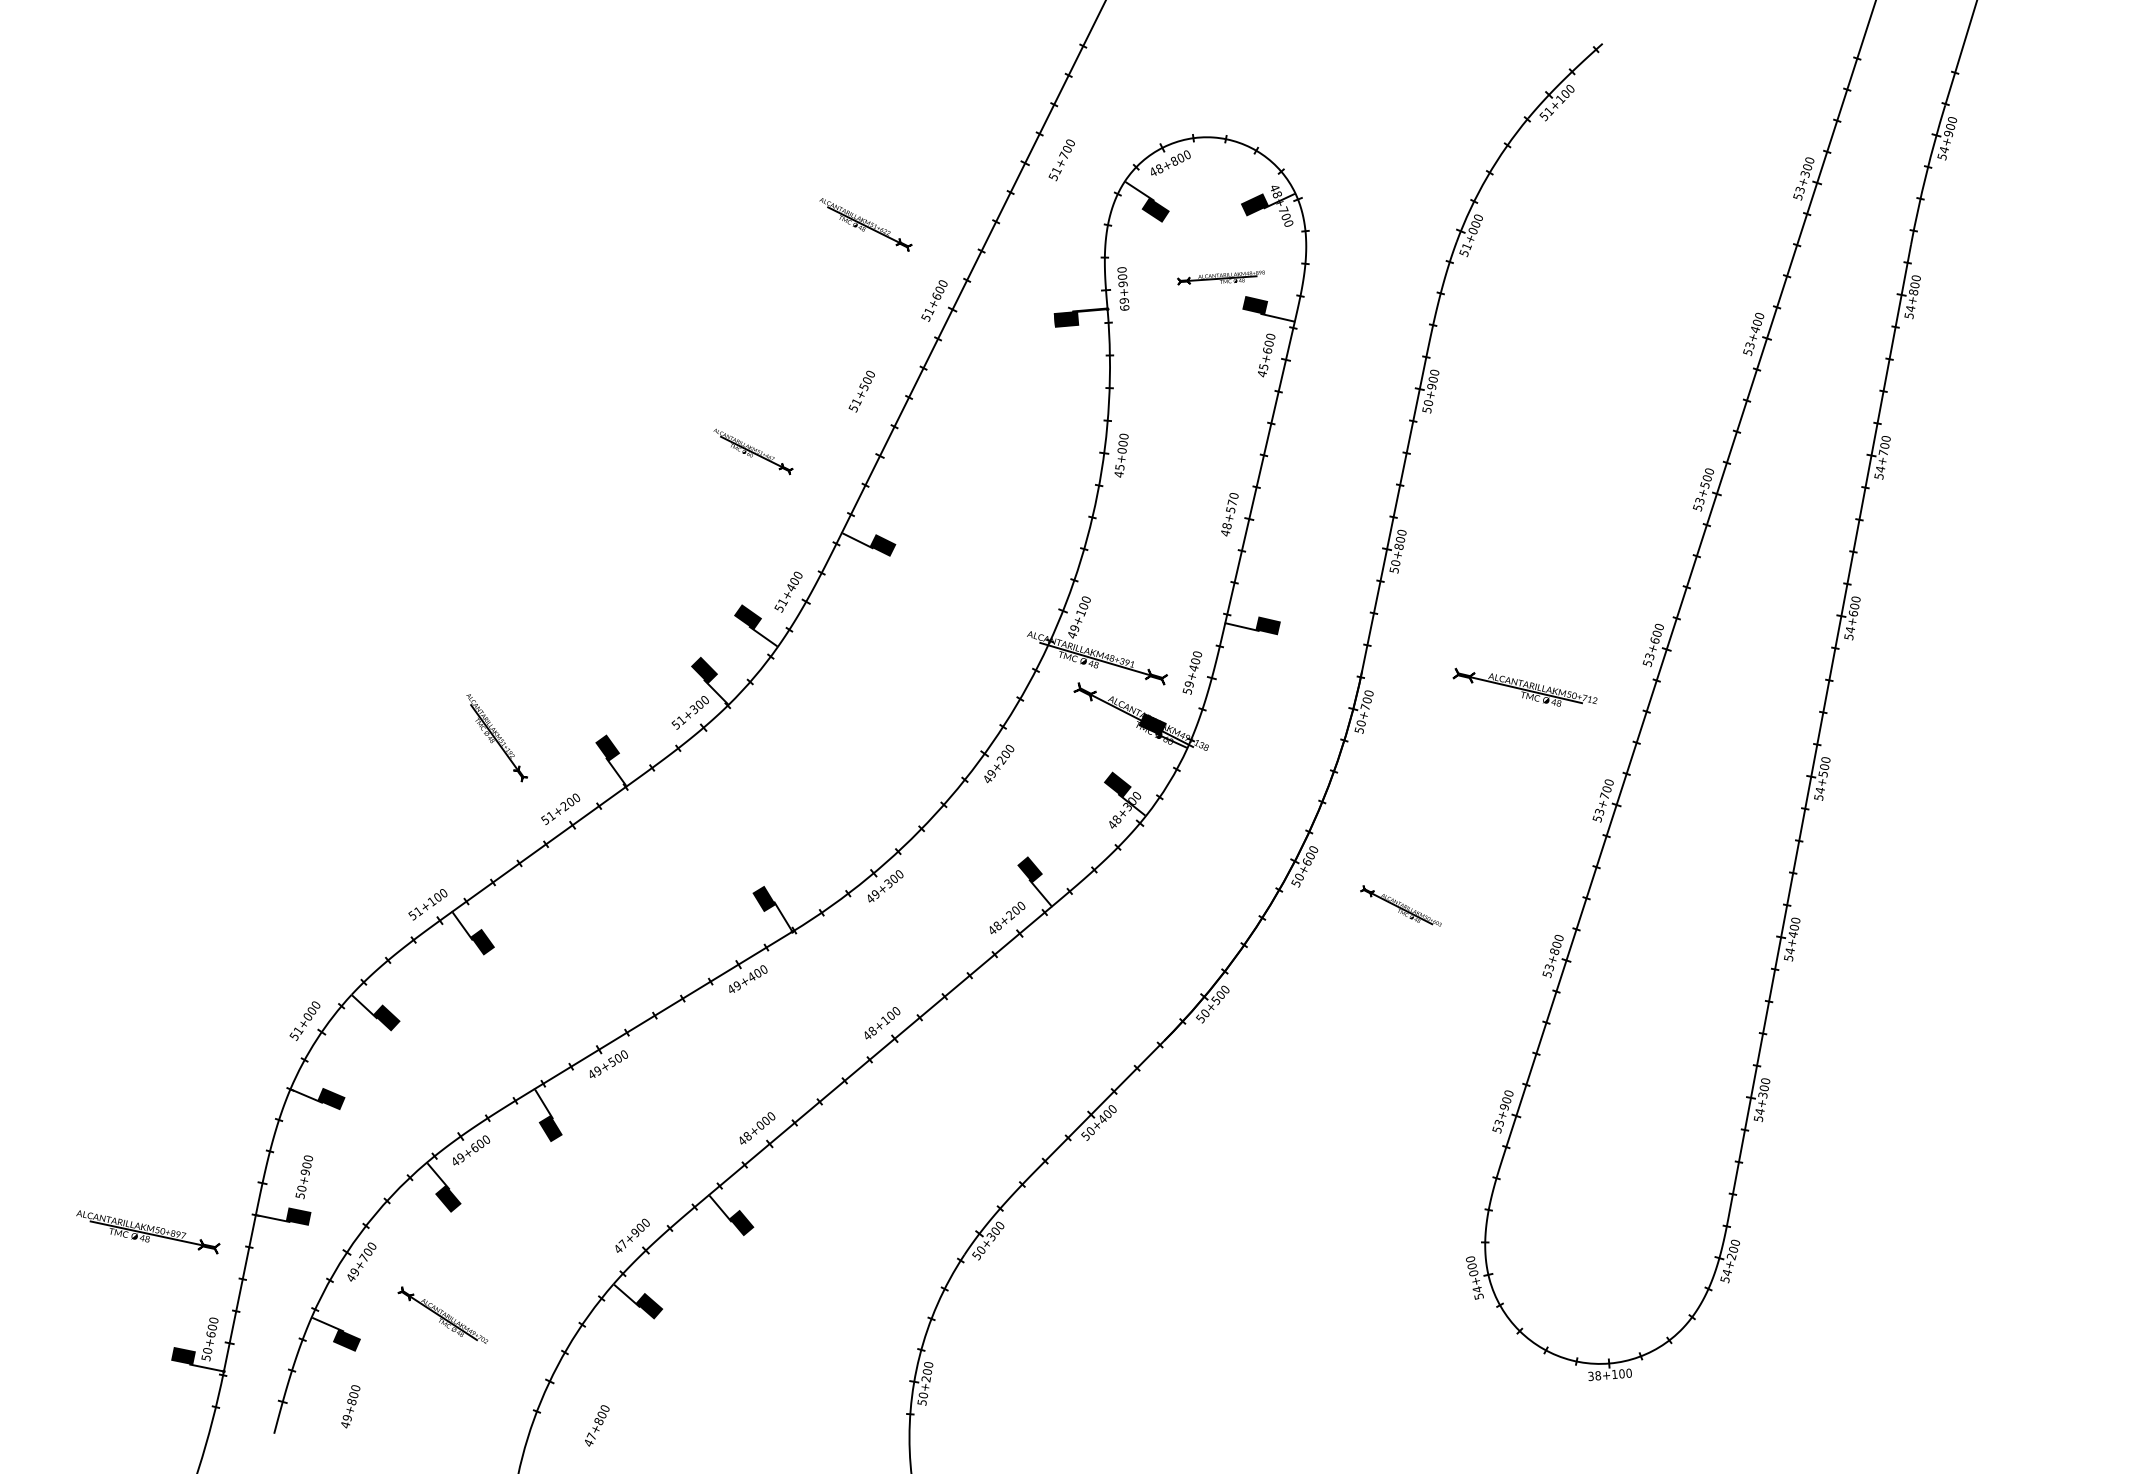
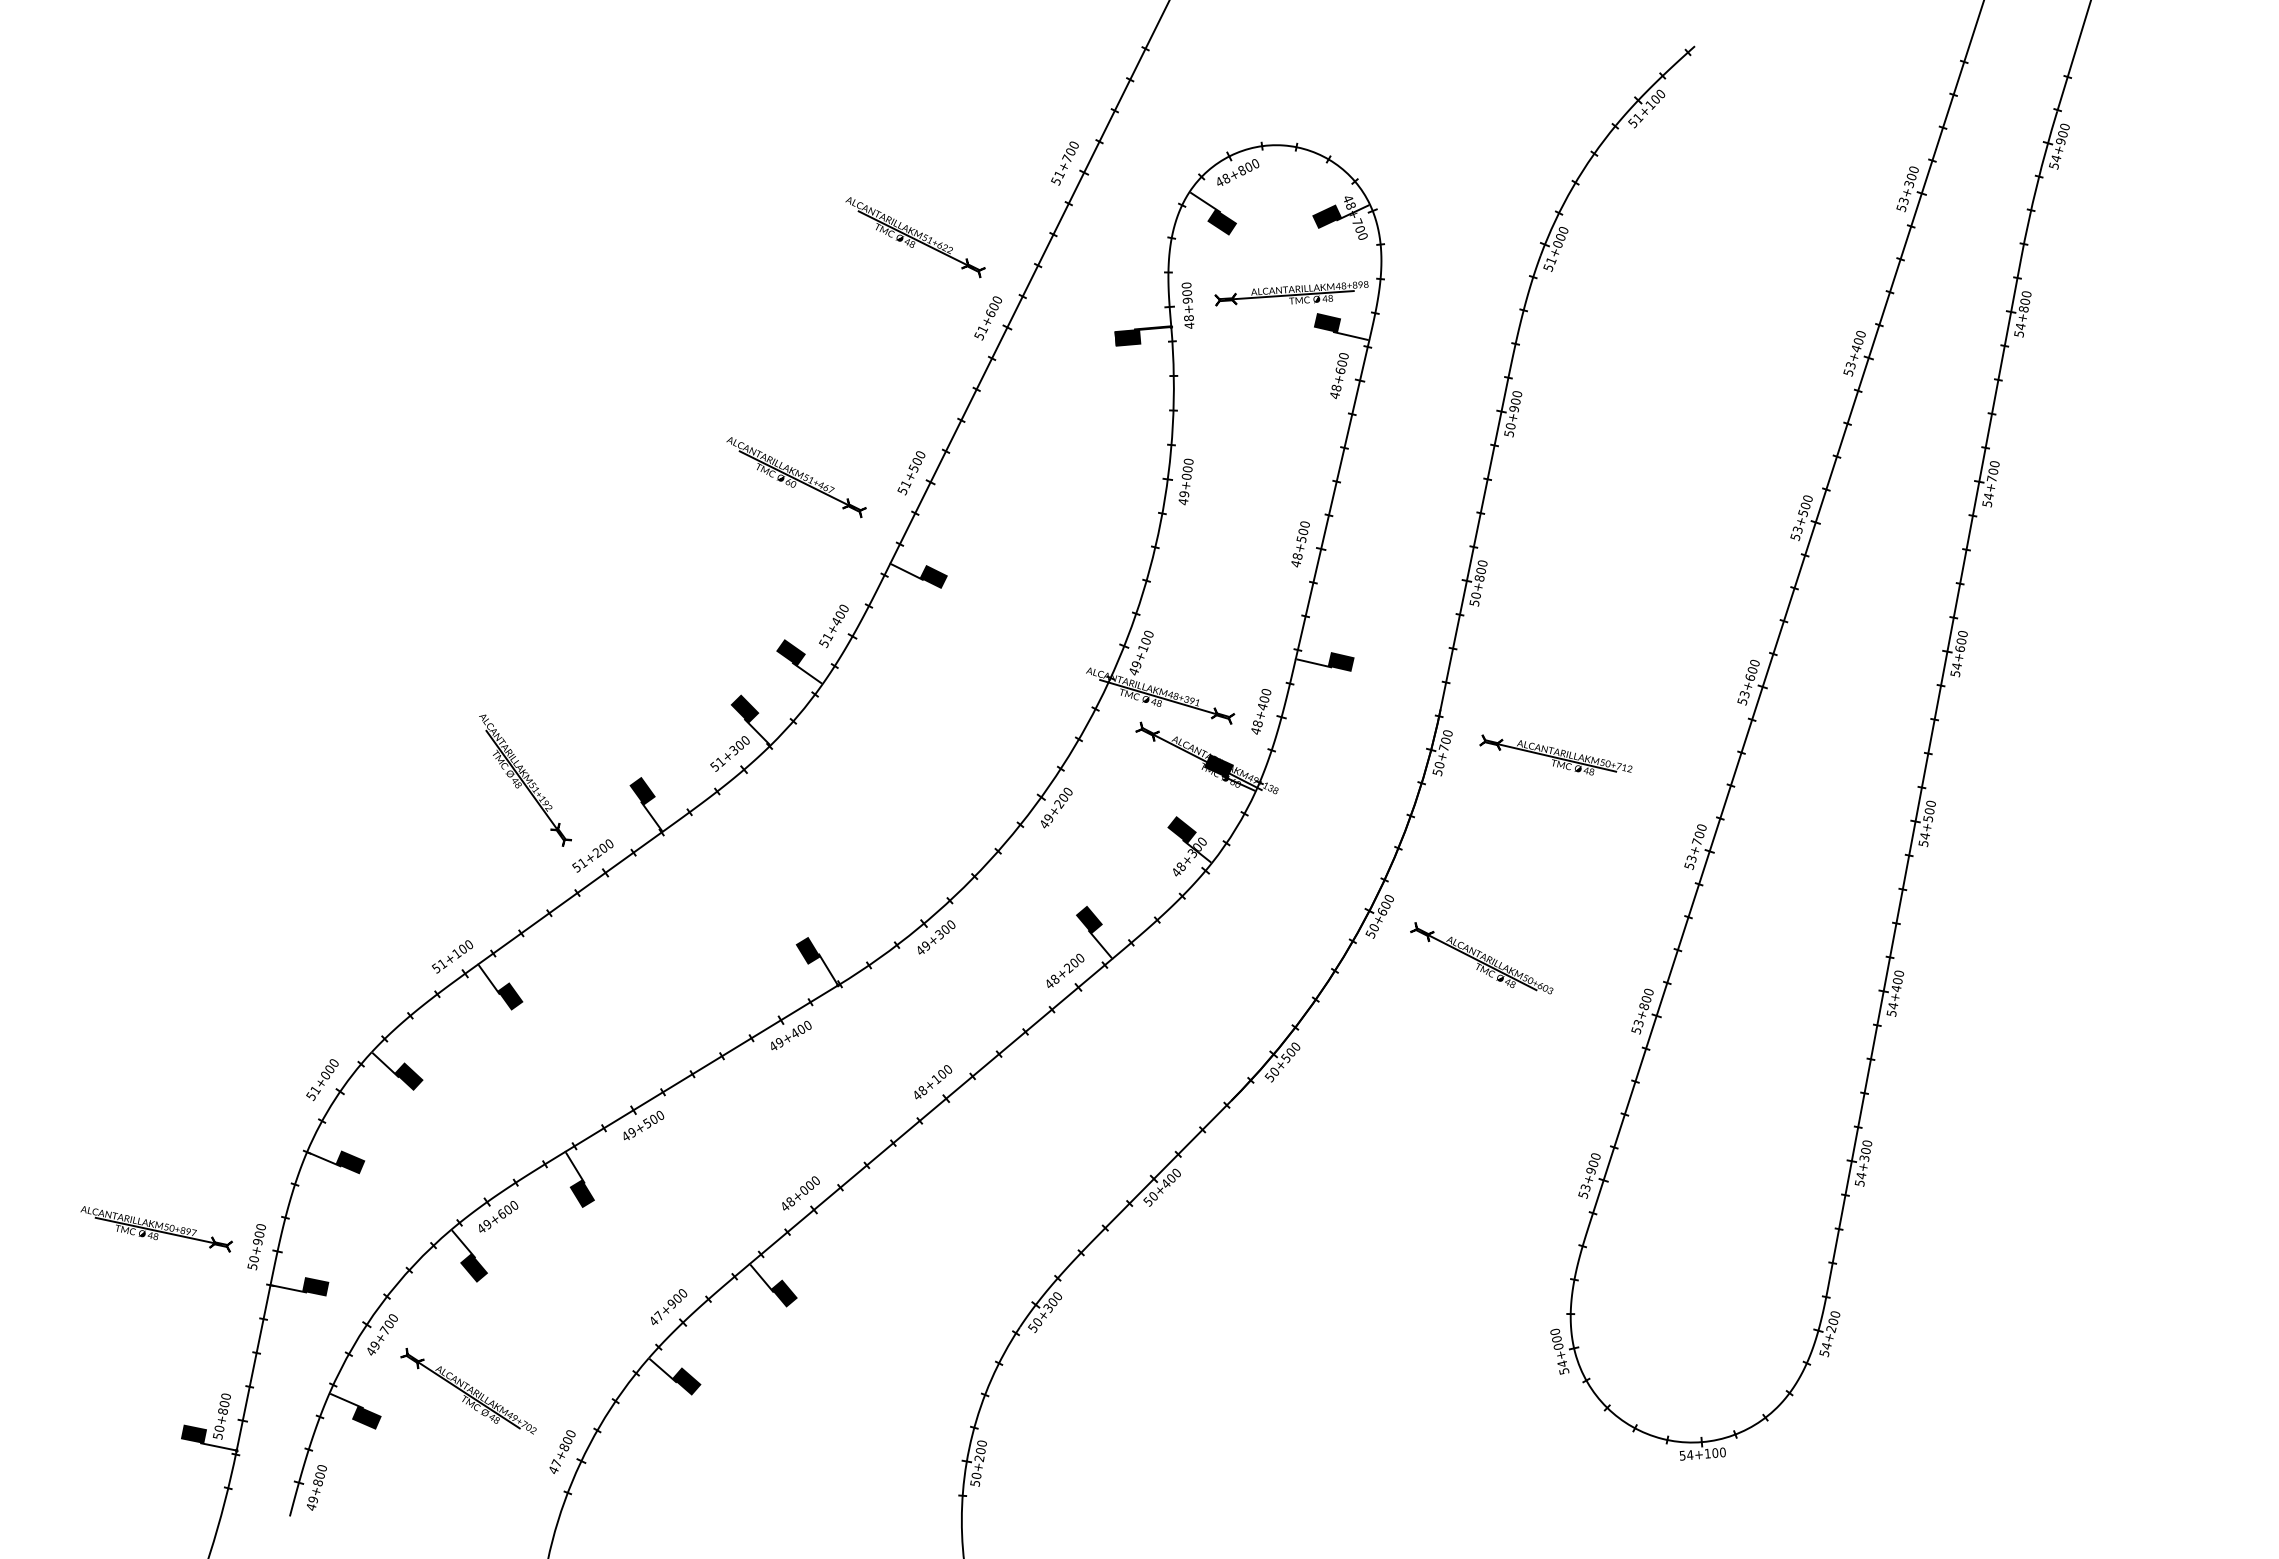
text: (1061, 160) -> (1064, 163), moved
part: (865, 224) -> (915, 237), size x1.43
part: (1221, 277) -> (1291, 293), size x1.67
text: (1124, 303) -> (1189, 321), 69+900 -> 48+900
text: (1263, 366) -> (1336, 387), 45+600 -> 48+600
text: (861, 391) -> (911, 473), moved
part: (753, 451) -> (796, 477), size x1.67
text: (1119, 467) -> (1183, 494), 45+000 -> 49+000
text: (1232, 502) -> (1303, 531), 48+570 -> 48+500
part: (1524, 686) -> (1555, 754), moved
text: (1188, 687) -> (1256, 727), 59+400 -> 48+400
part: (496, 737) -> (525, 780), size x1.43
part: (1400, 906) -> (1481, 958), size x1.67
text: (304, 1177) -> (256, 1247), moved
part: (148, 1232) -> (156, 1229), moved
part: (443, 1315) -> (468, 1391), size x1.43
text: (210, 1334) -> (222, 1411), 50+600 -> 50+800
text: (1594, 1376) -> (1686, 1455), 38+100 -> 54+100
text: (350, 1406) -> (316, 1487), moved
text: (597, 1425) -> (562, 1451), moved

